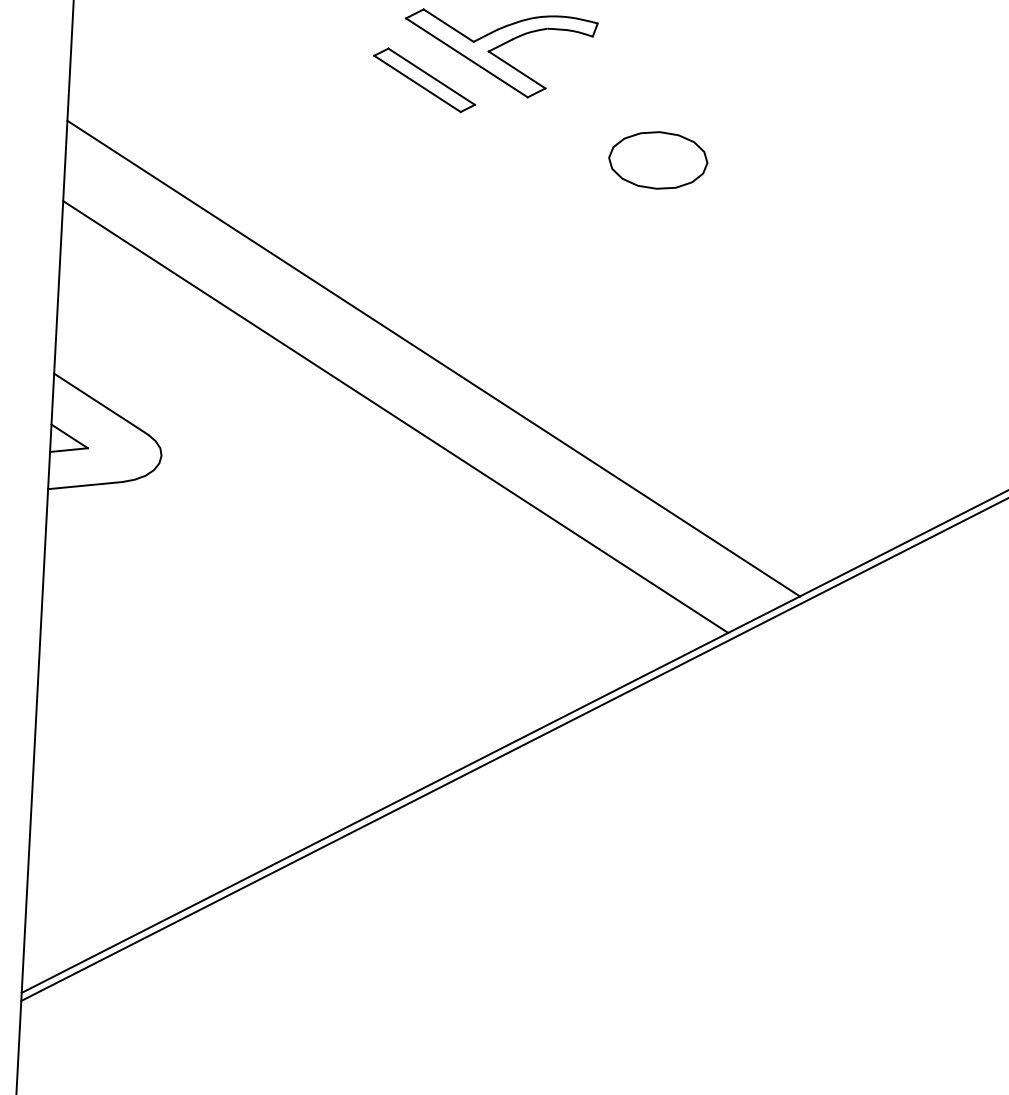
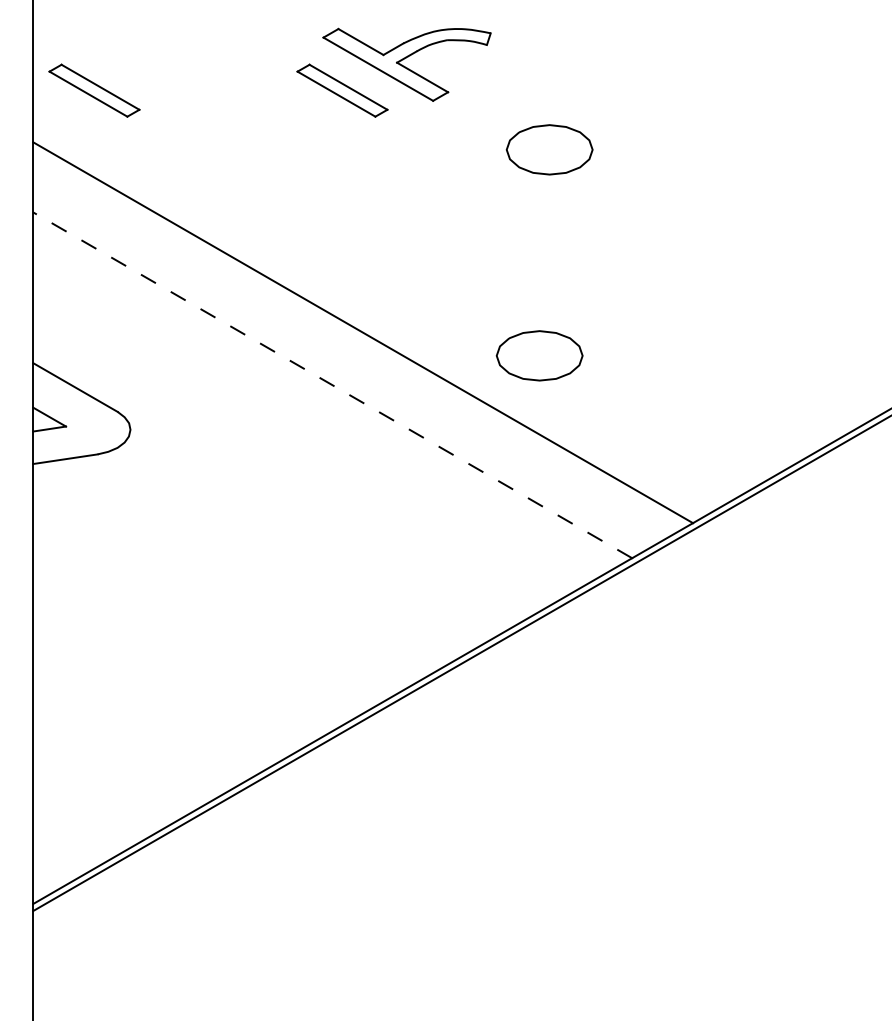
part: (140, 65) -> (94, 90), added
part: (634, 395) -> (539, 355), added
line: (395, 417) -> (332, 385), solid -> dashed

